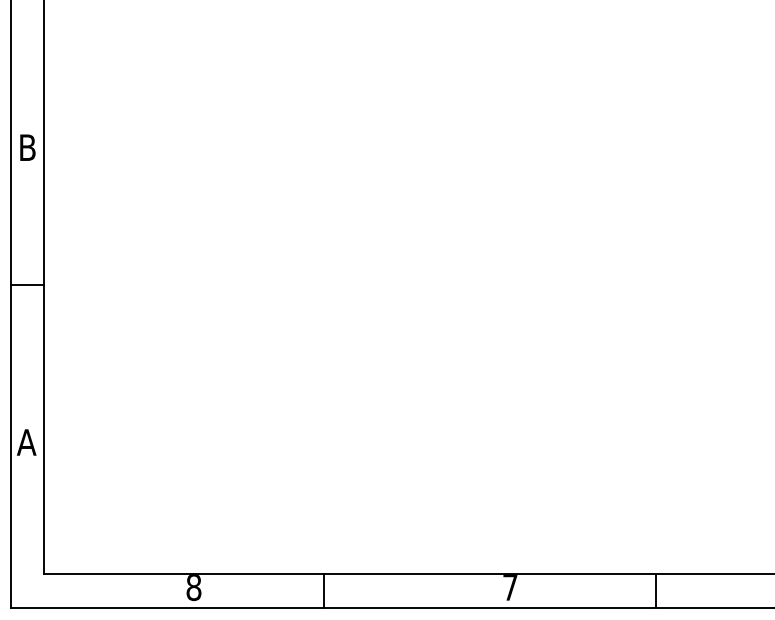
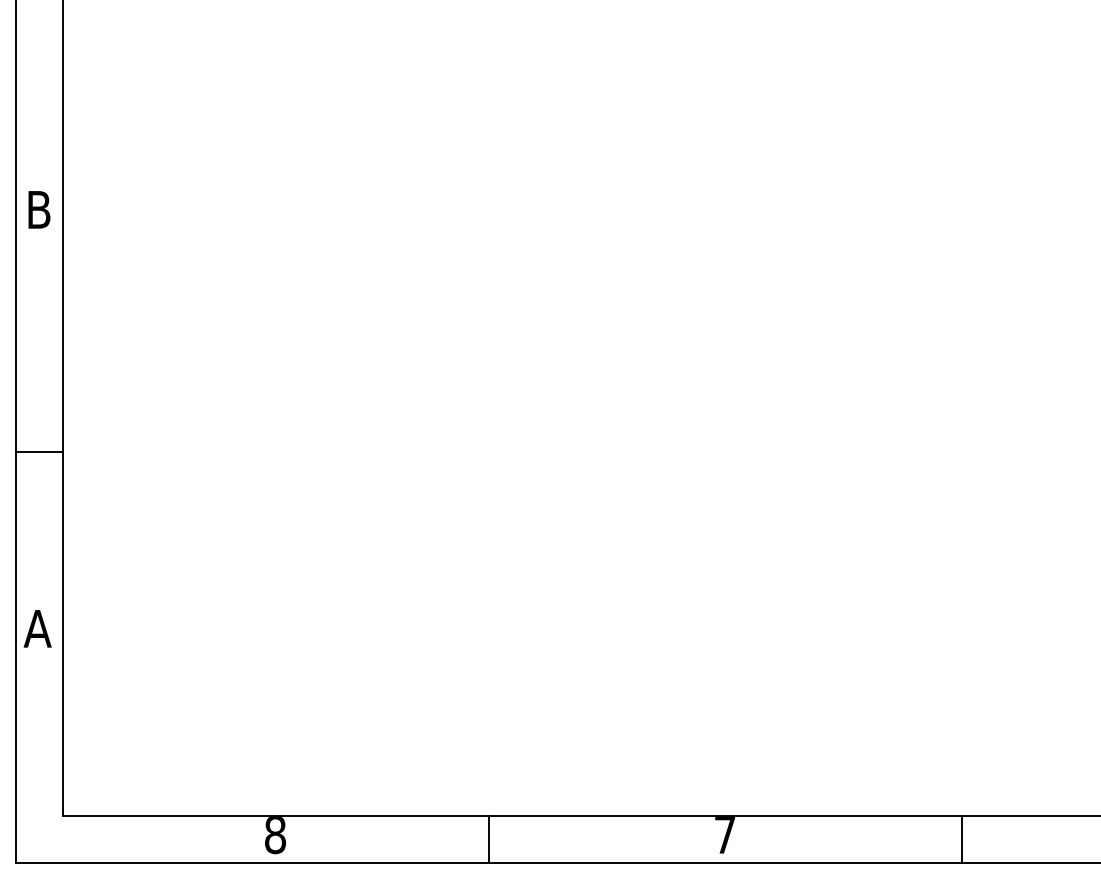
line: (27, 284) -> (38, 451), moved
line: (323, 590) -> (488, 839), moved
line: (656, 590) -> (962, 839), moved

